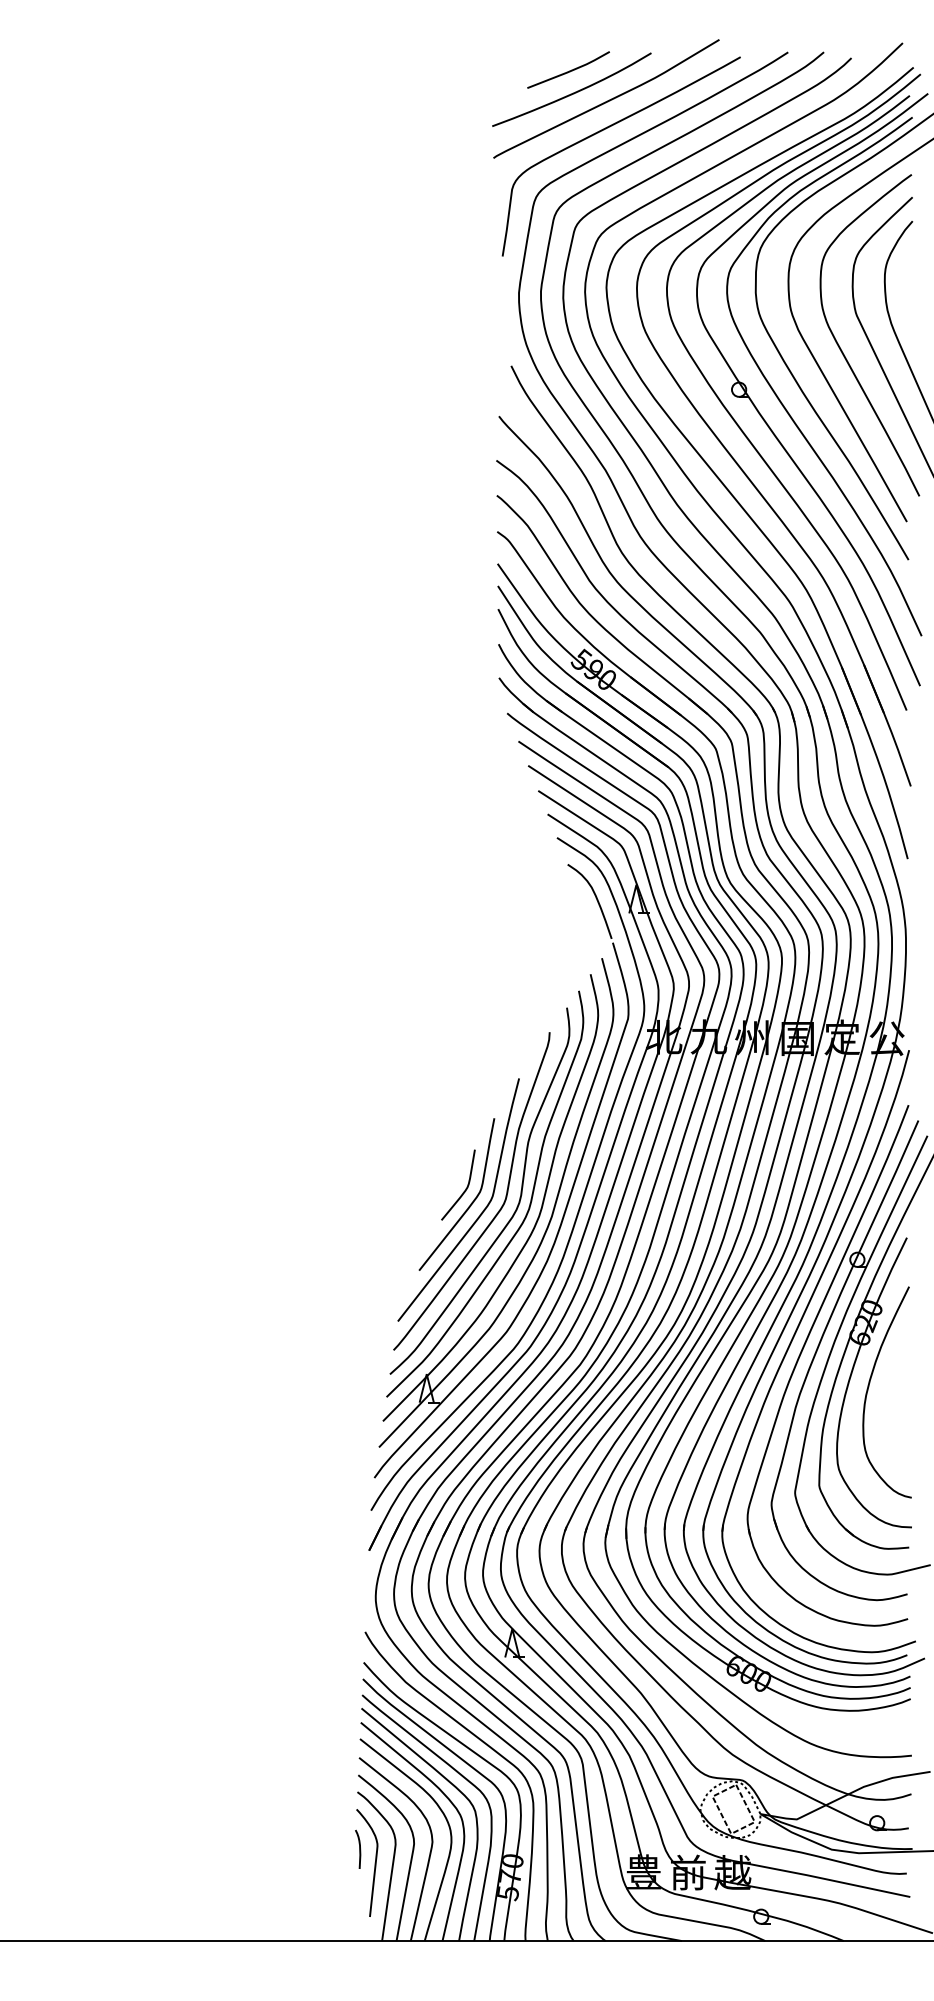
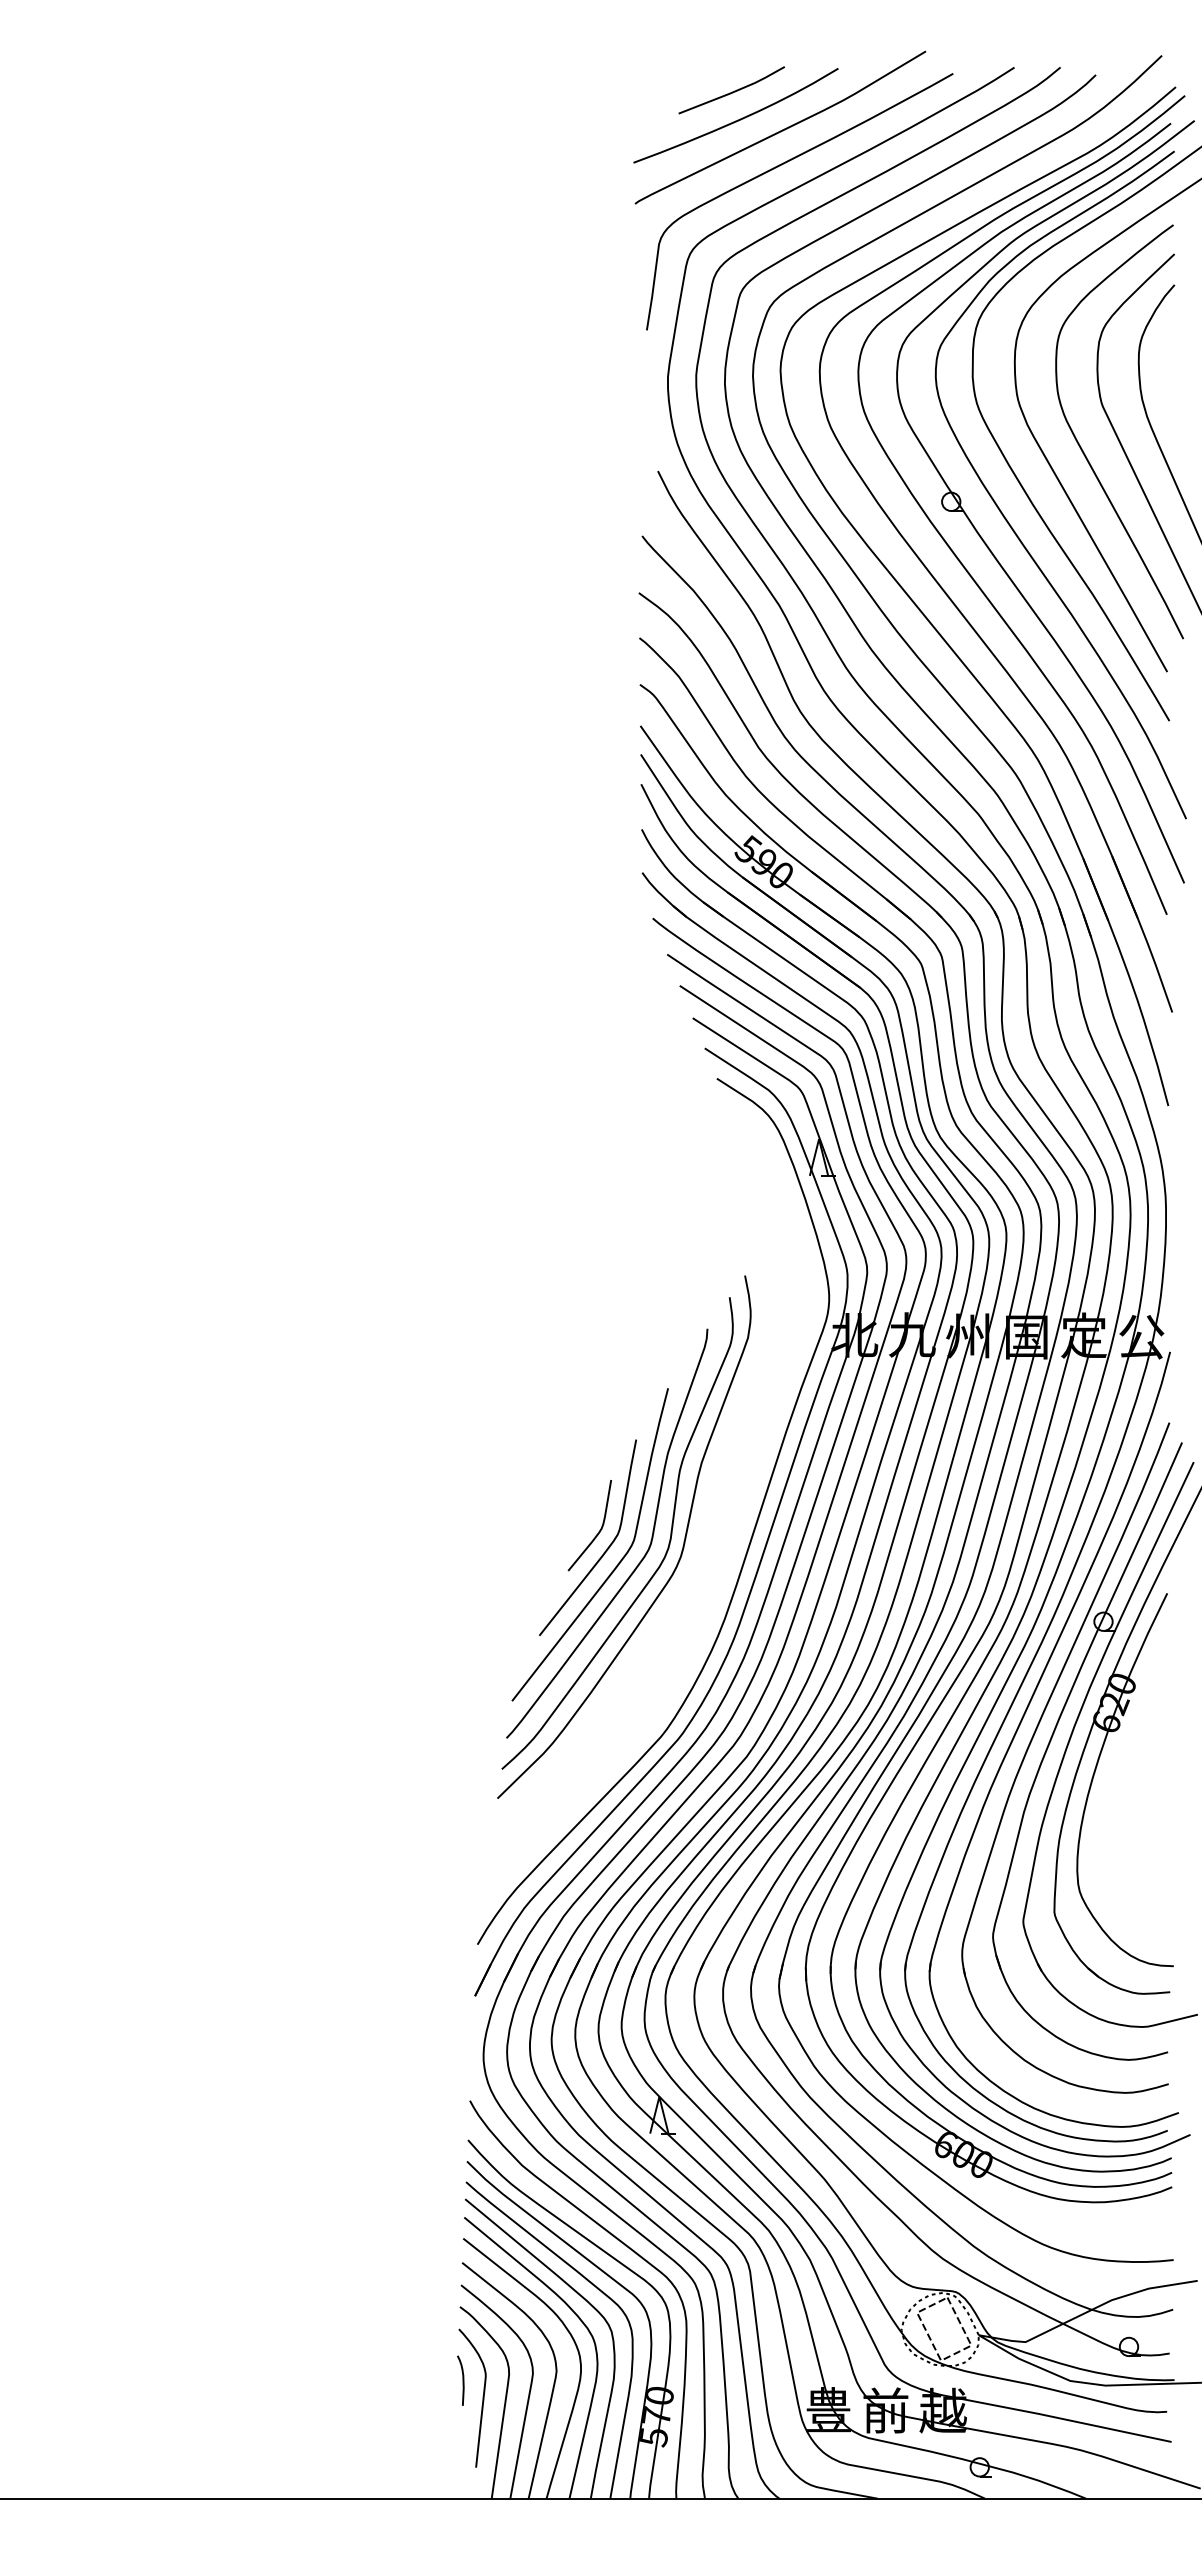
part: (547, 1181) -> (704, 1520), removed
curve: (869, 1387) -> (1118, 1786), removed

